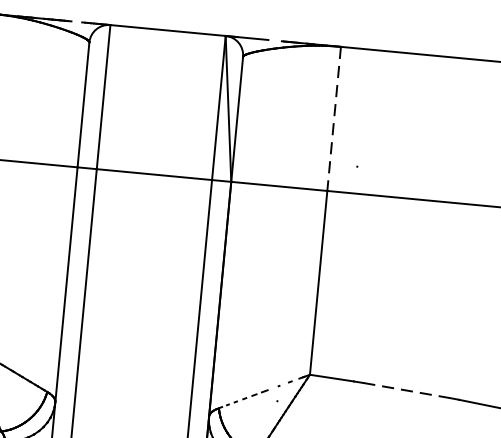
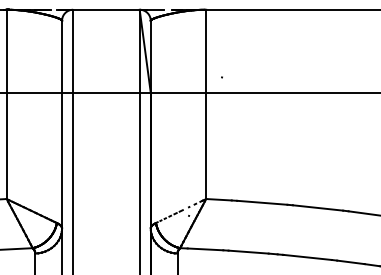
line: (334, 119) -> (206, 51), dashed -> solid
line: (406, 390) -> (262, 202), dashed -> solid

